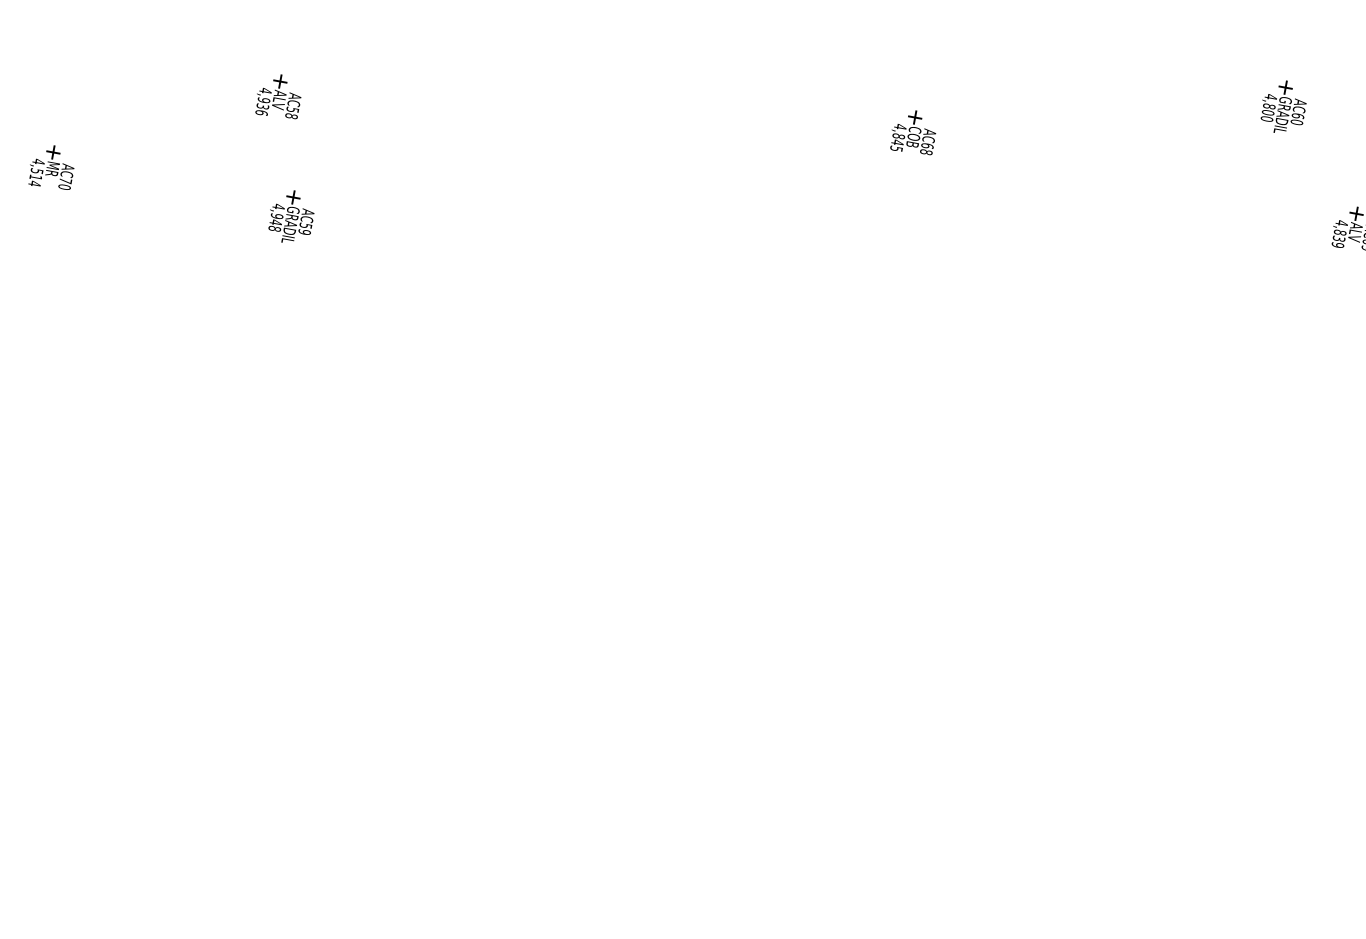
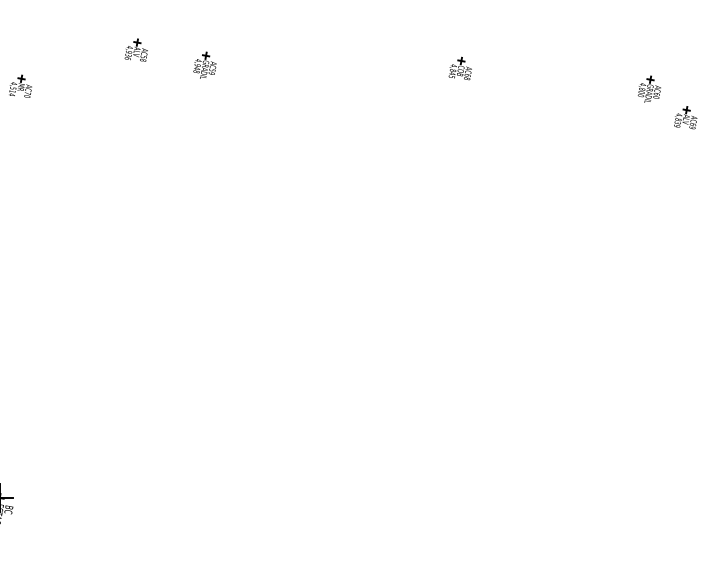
part: (1281, 104) -> (648, 88), moved
part: (290, 214) -> (204, 64), moved

